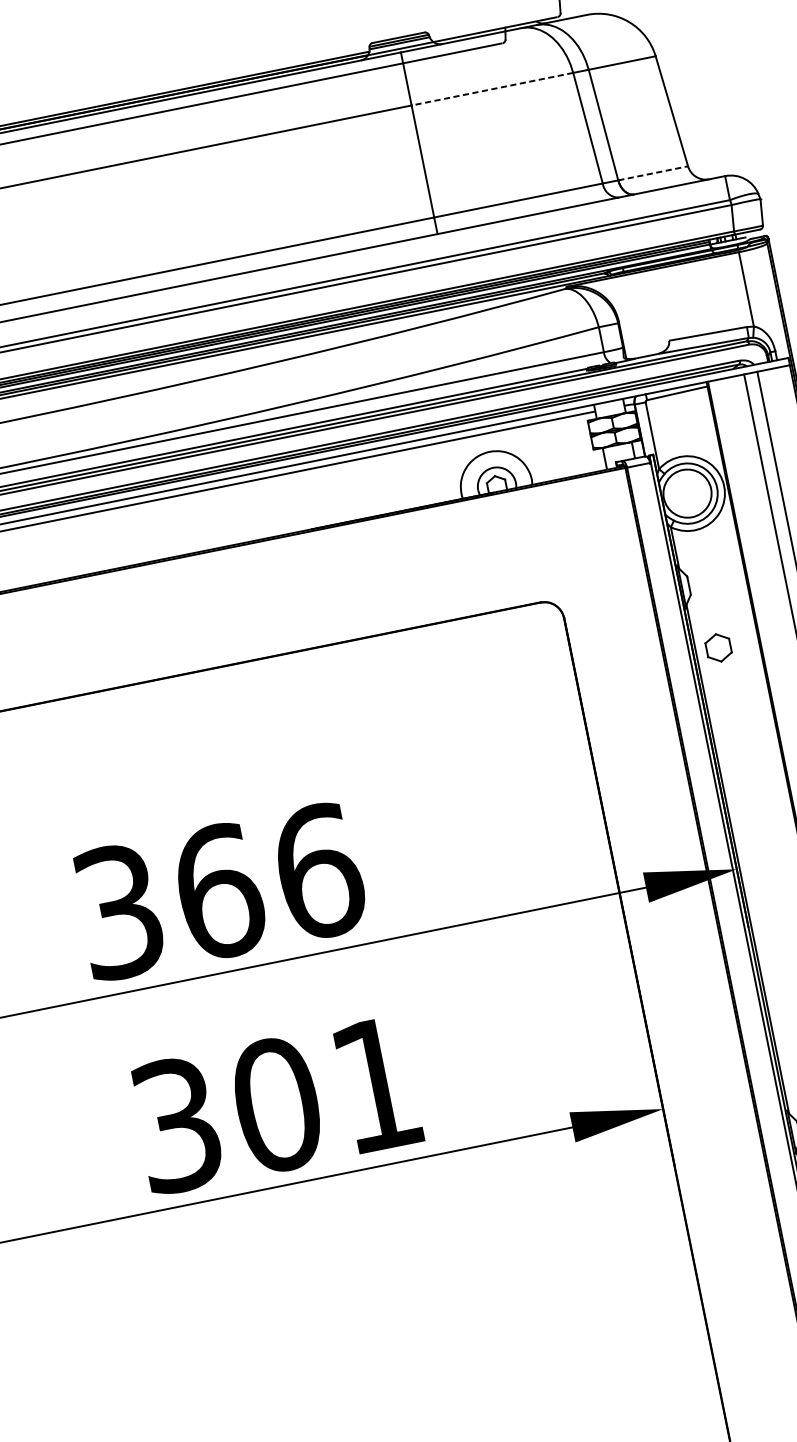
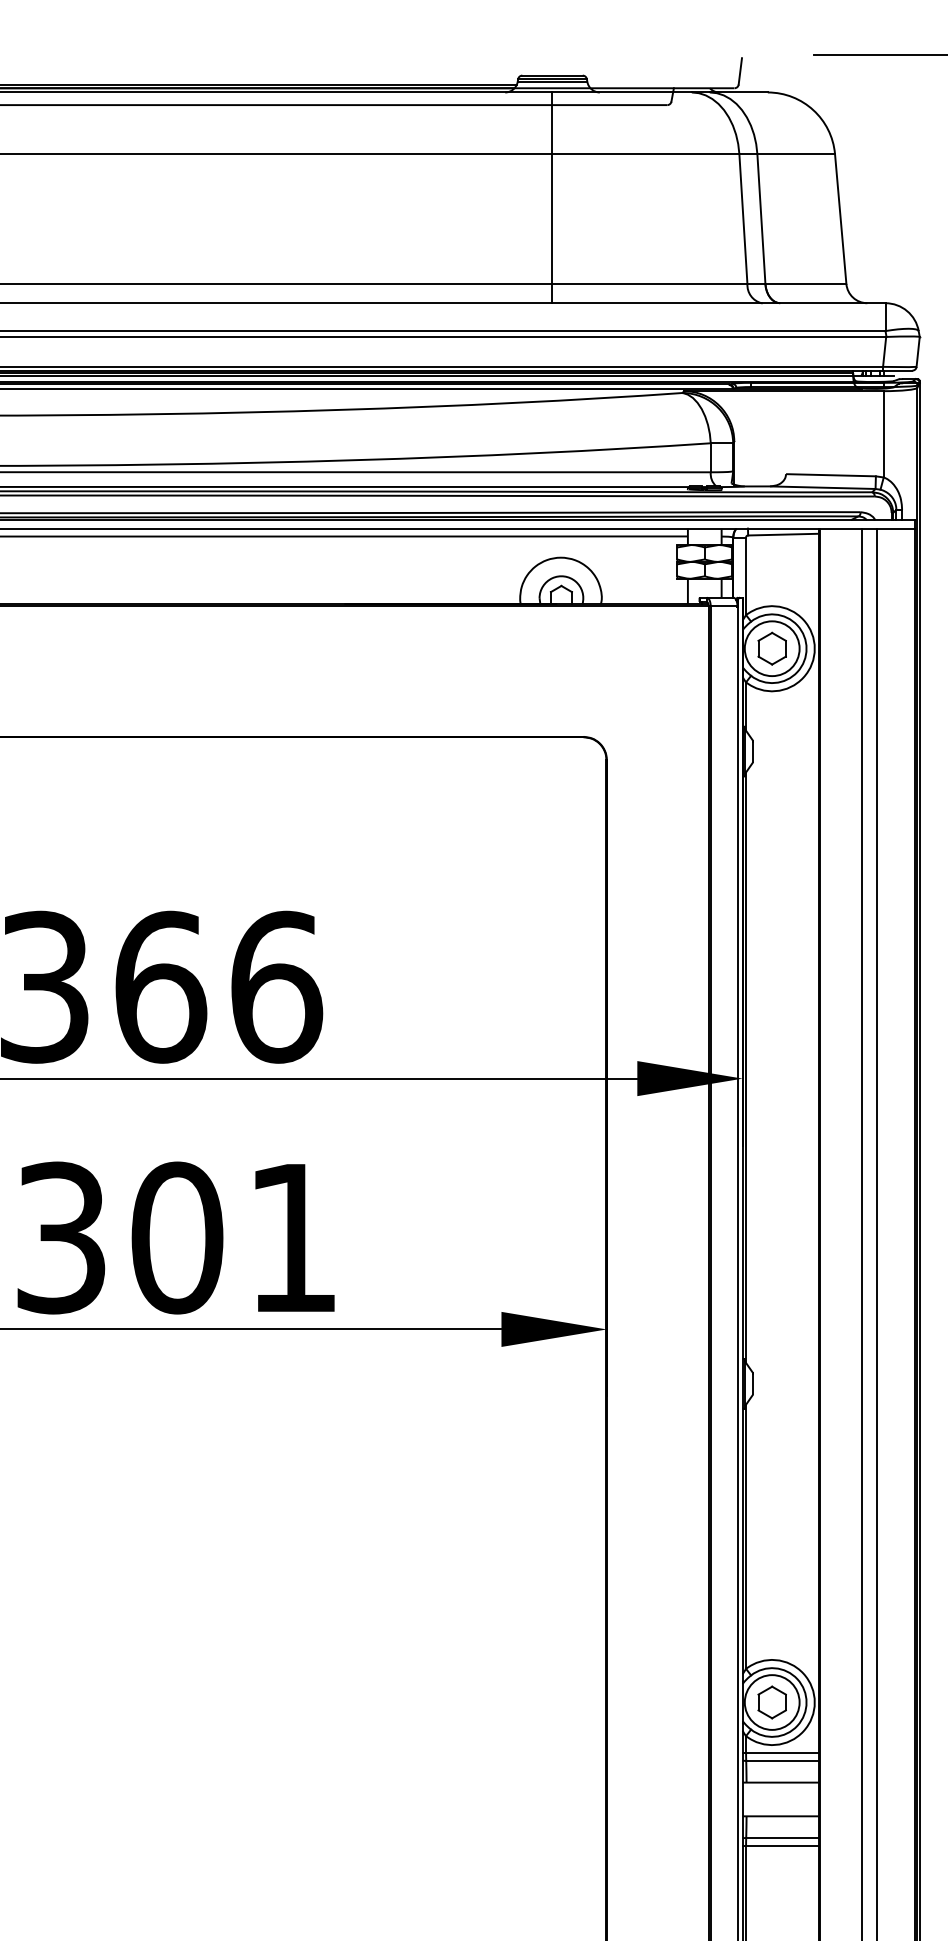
line: (492, 89) -> (645, 154), dashed -> solid
line: (653, 172) -> (806, 283), dashed -> solid
part: (717, 647) -> (771, 648), moved

